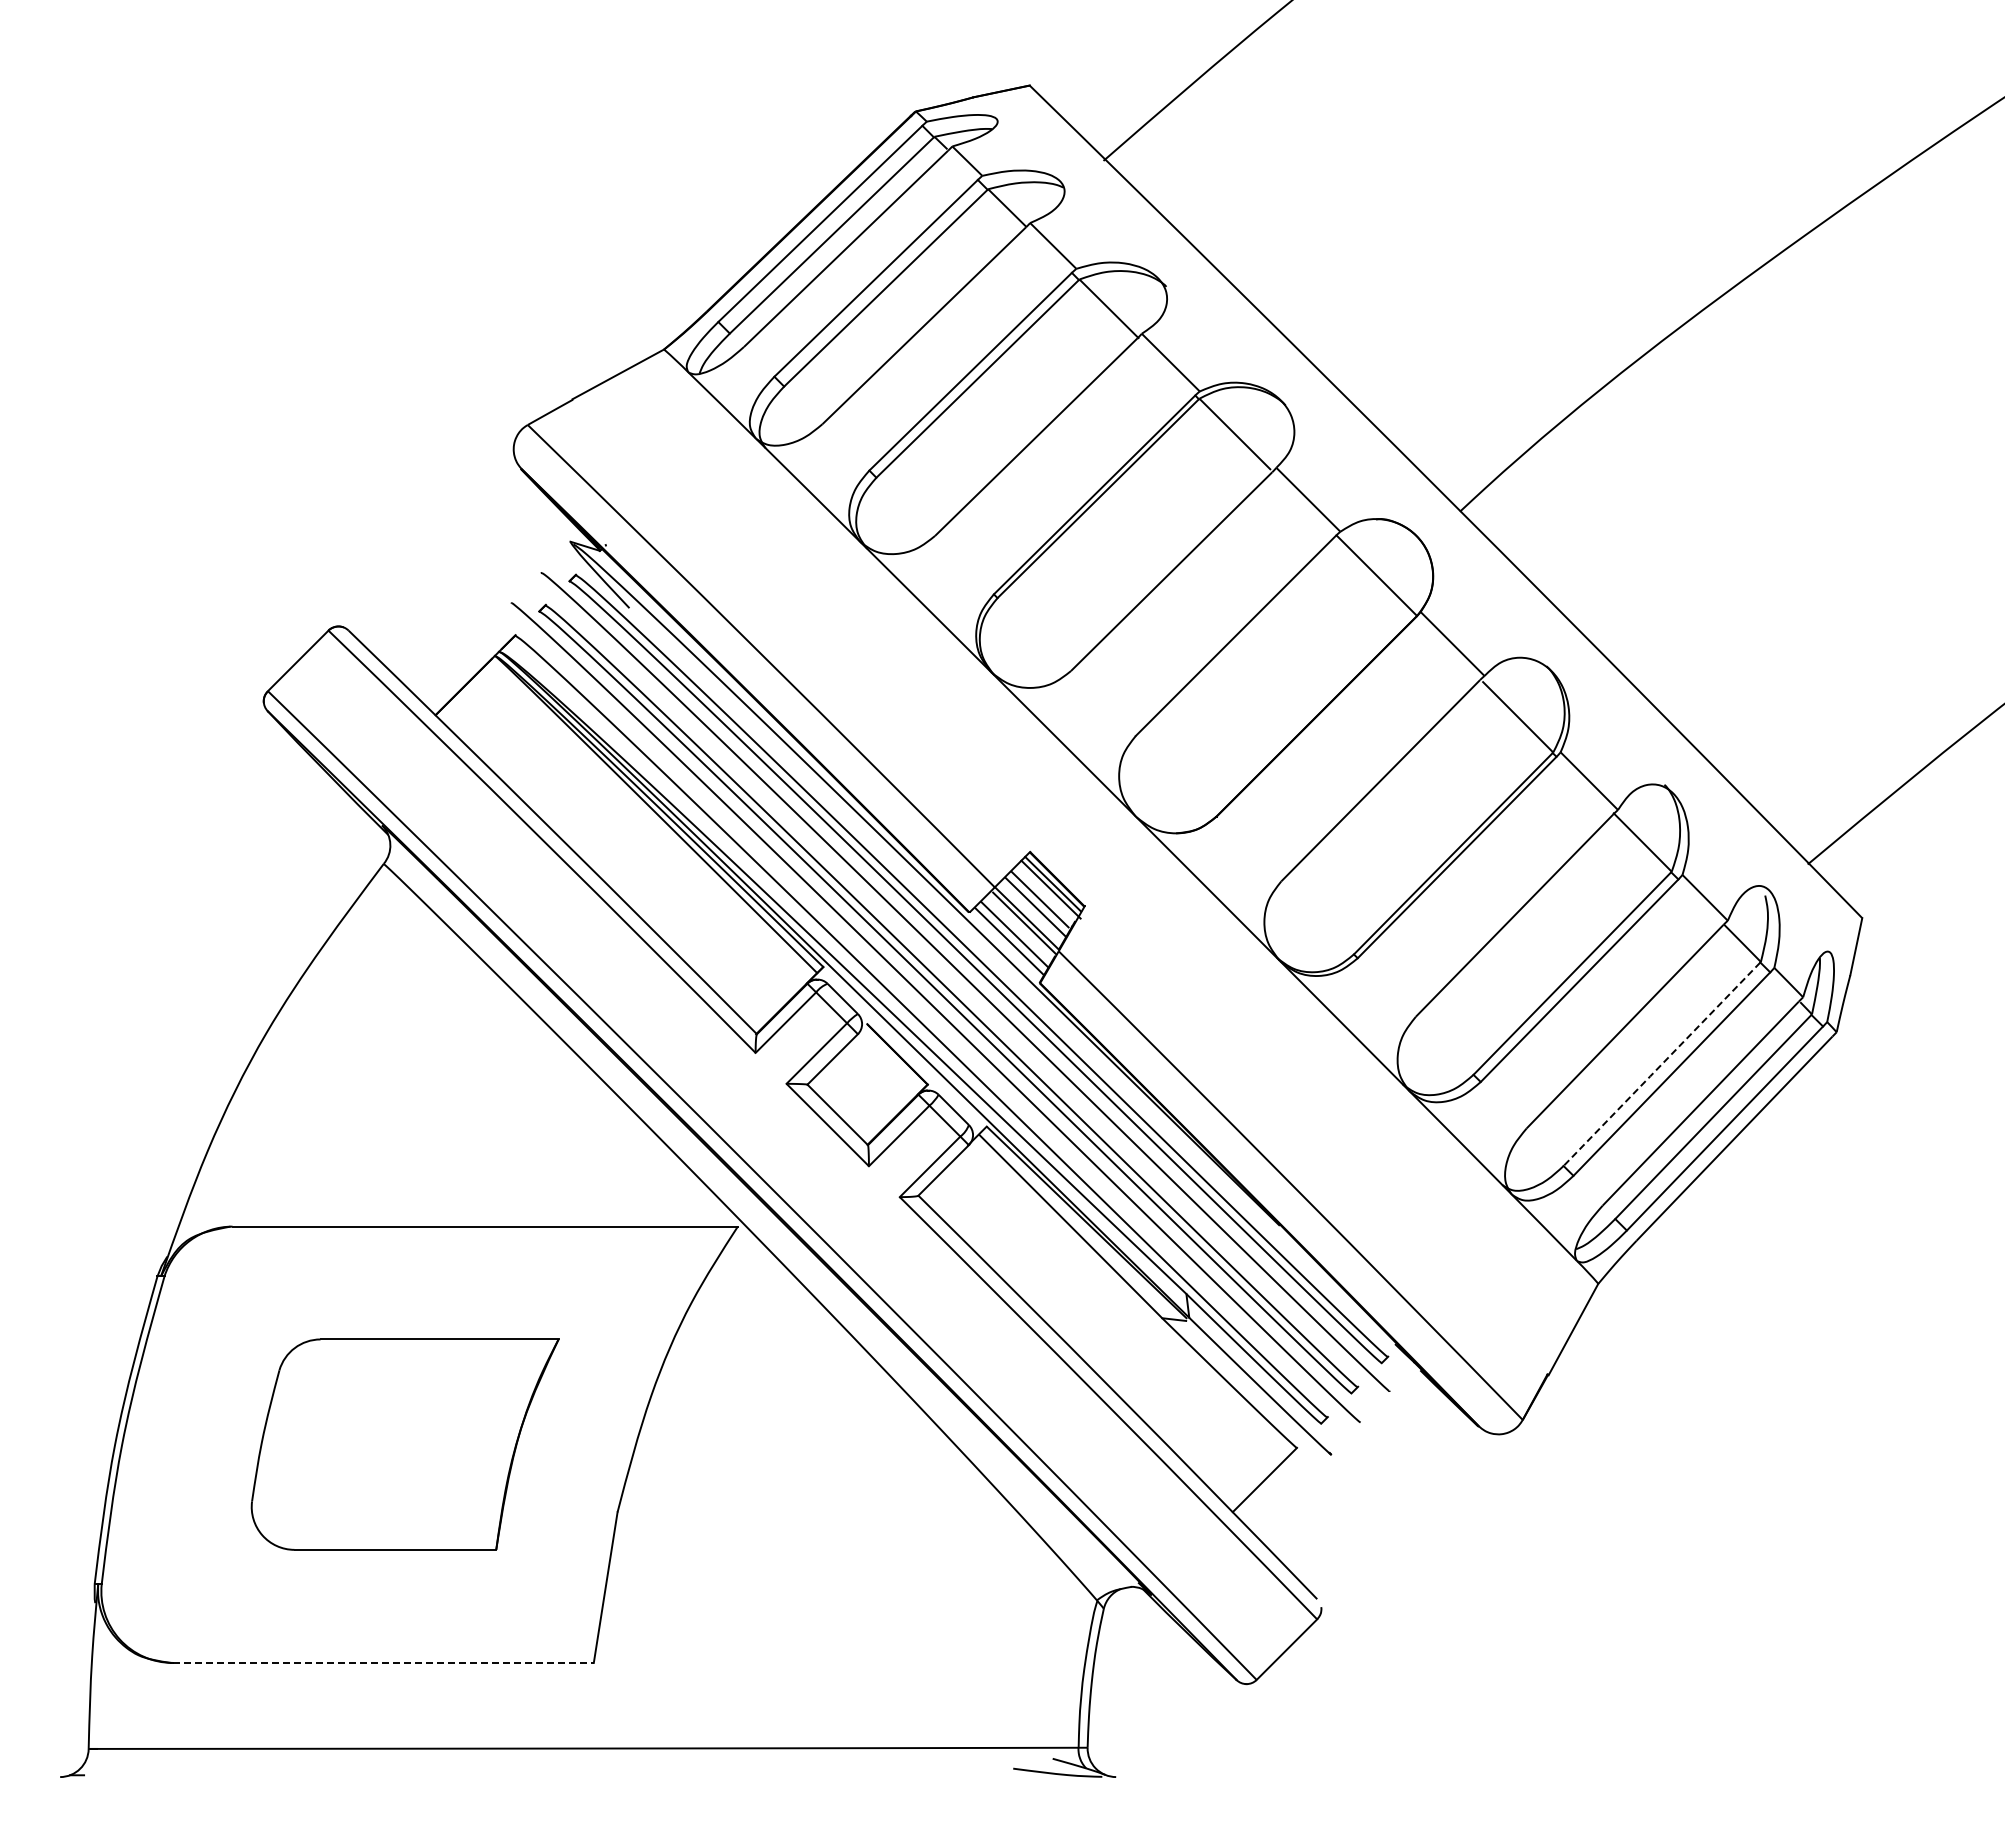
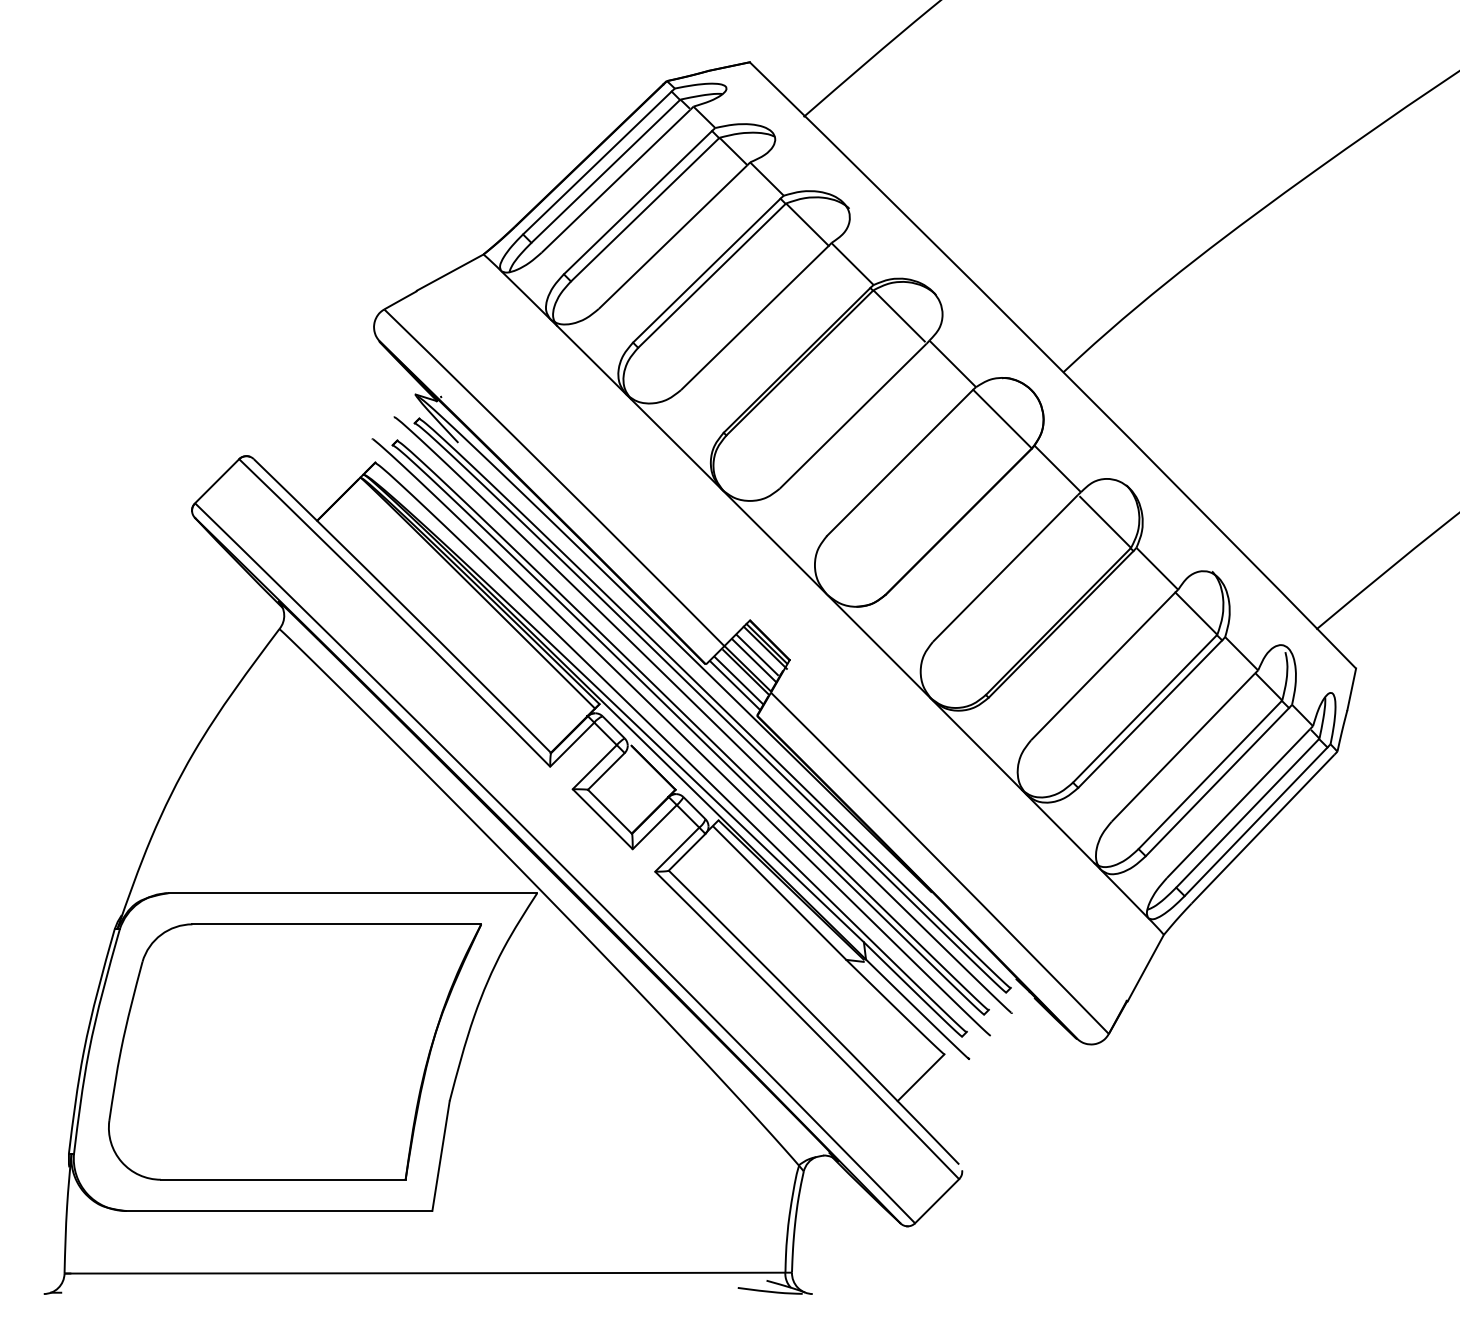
line: (1661, 1064) -> (1209, 775), dashed -> solid
part: (404, 1444) -> (294, 1051), size x1.67
line: (383, 1662) -> (279, 1210), dashed -> solid

